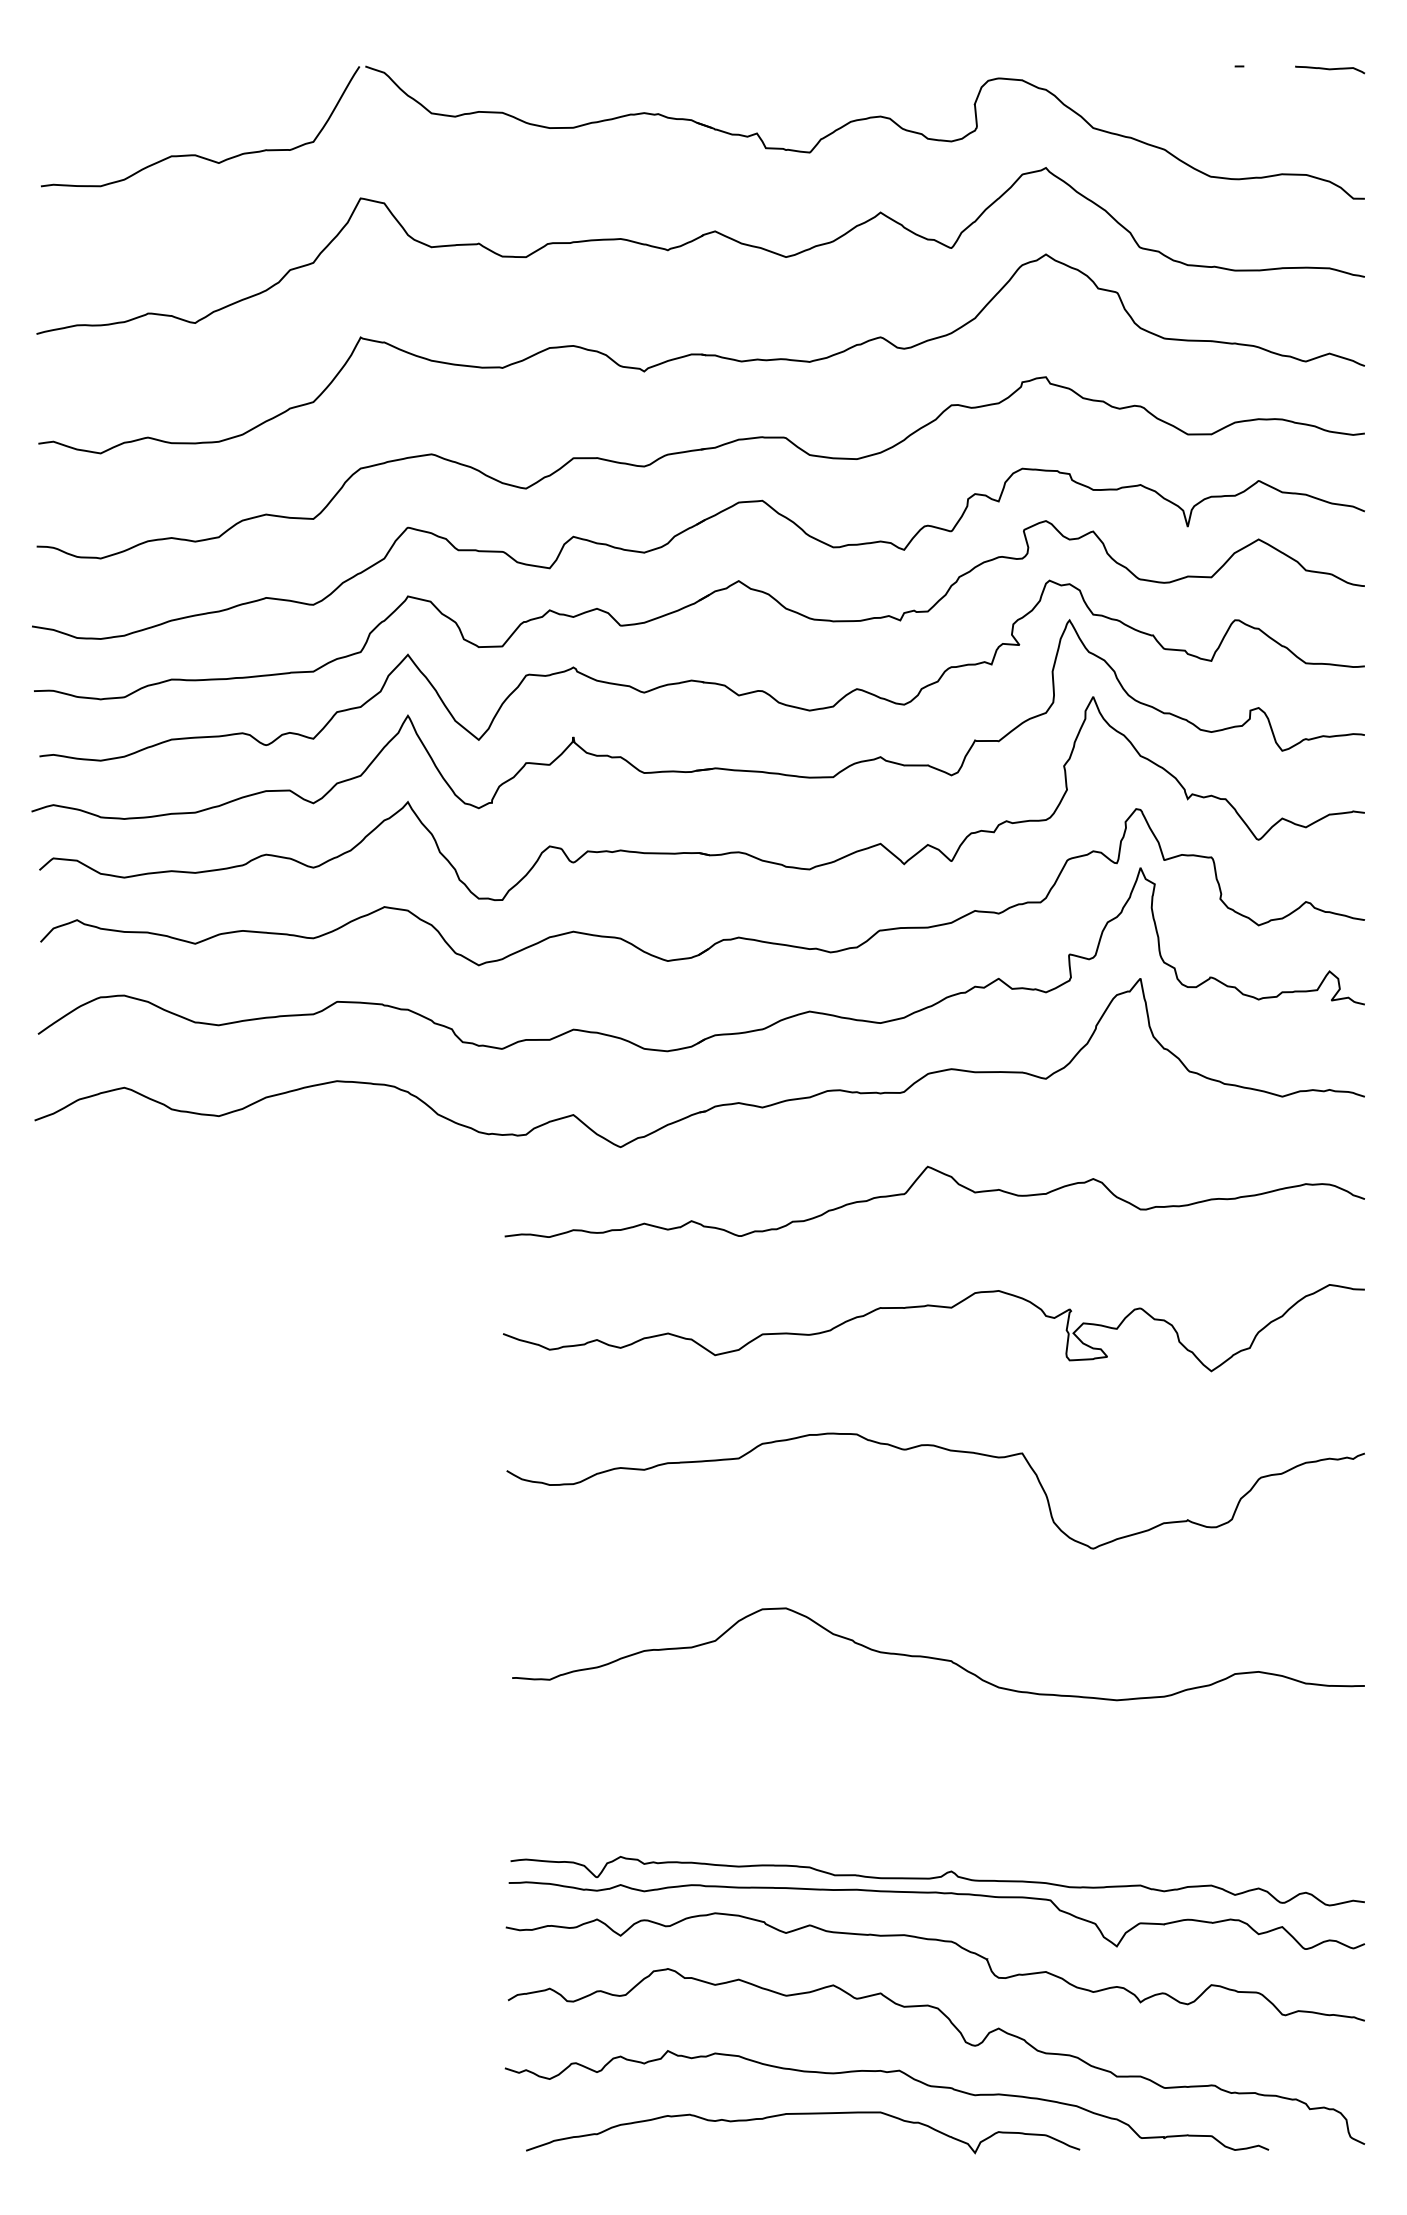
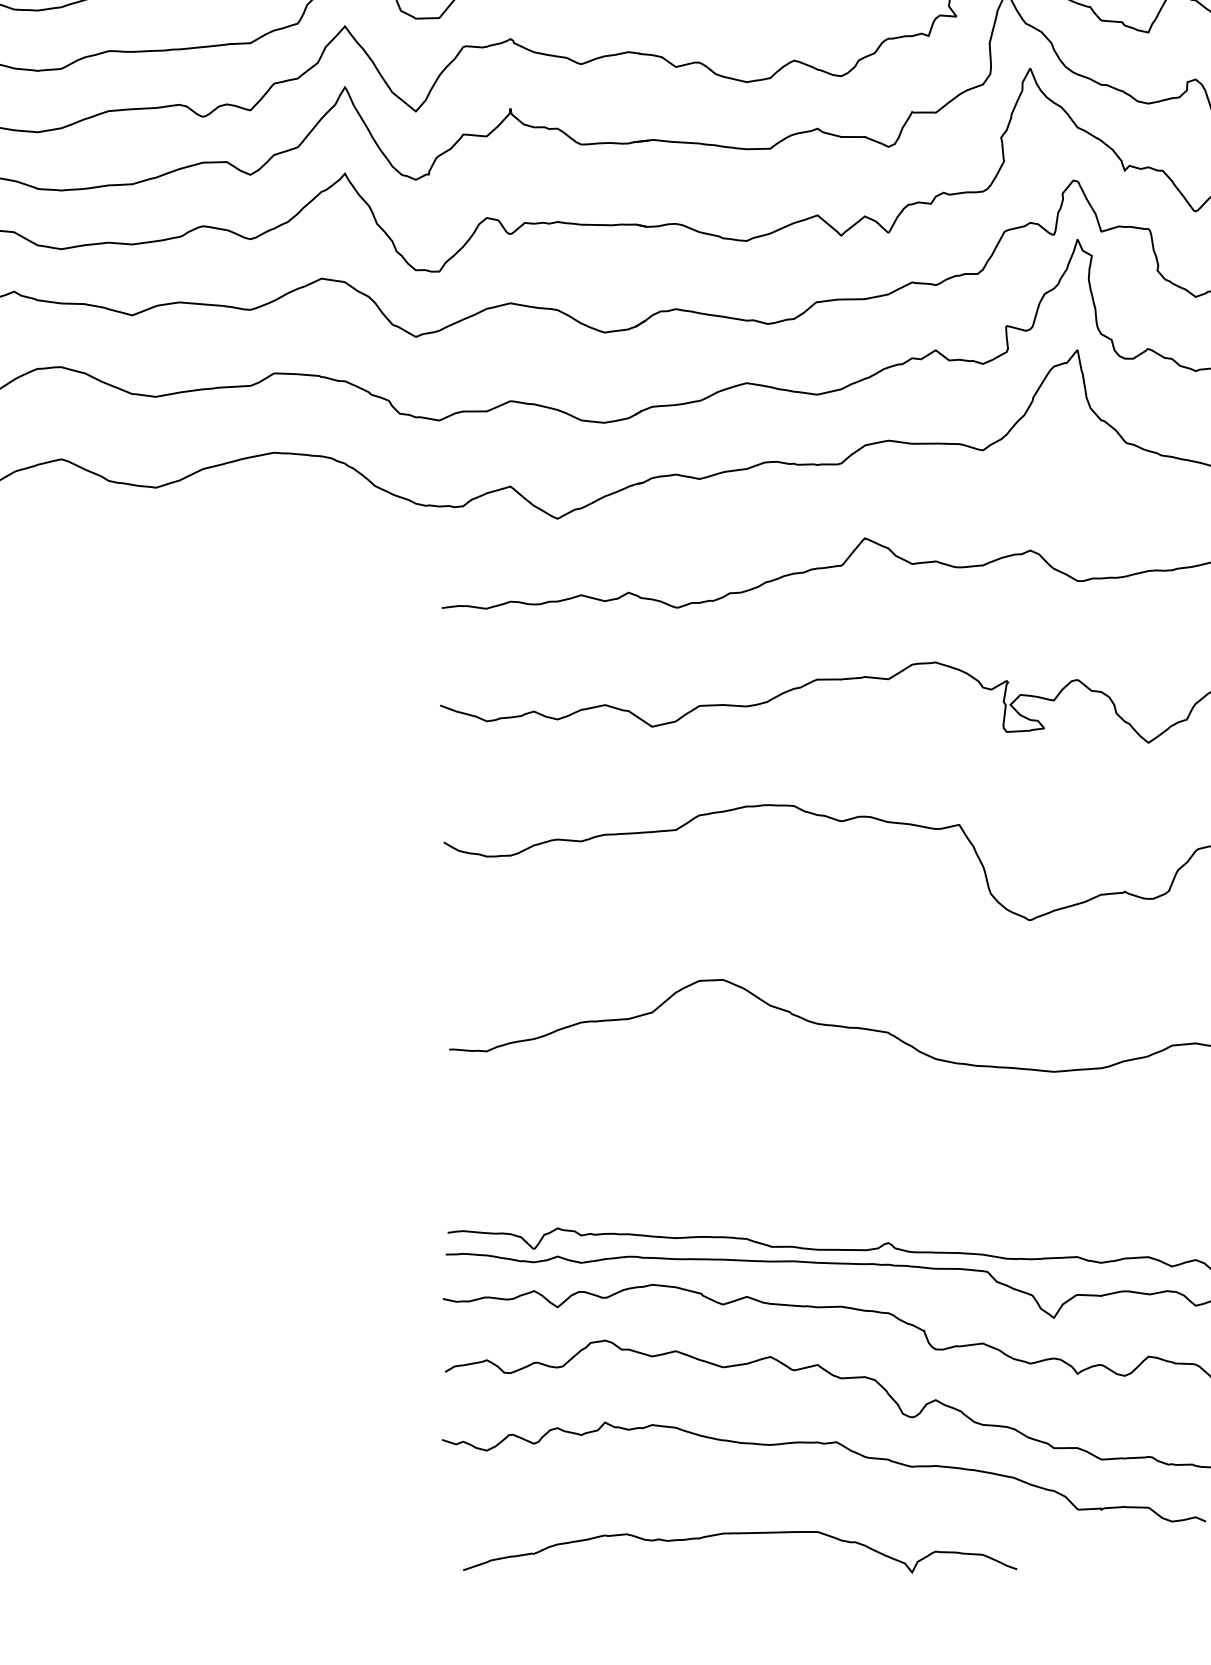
curve: (803, 2114) -> (740, 1534), moved

